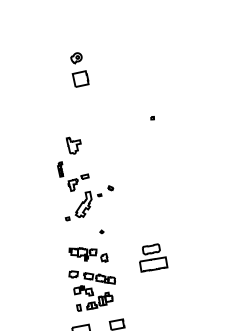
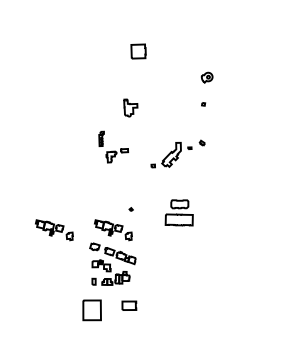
part: (75, 58) -> (206, 77), moved
part: (74, 144) -> (130, 107), moved
part: (88, 202) -> (177, 153), moved
part: (151, 257) -> (178, 212), moved
part: (32, 265) -> (54, 230), added

